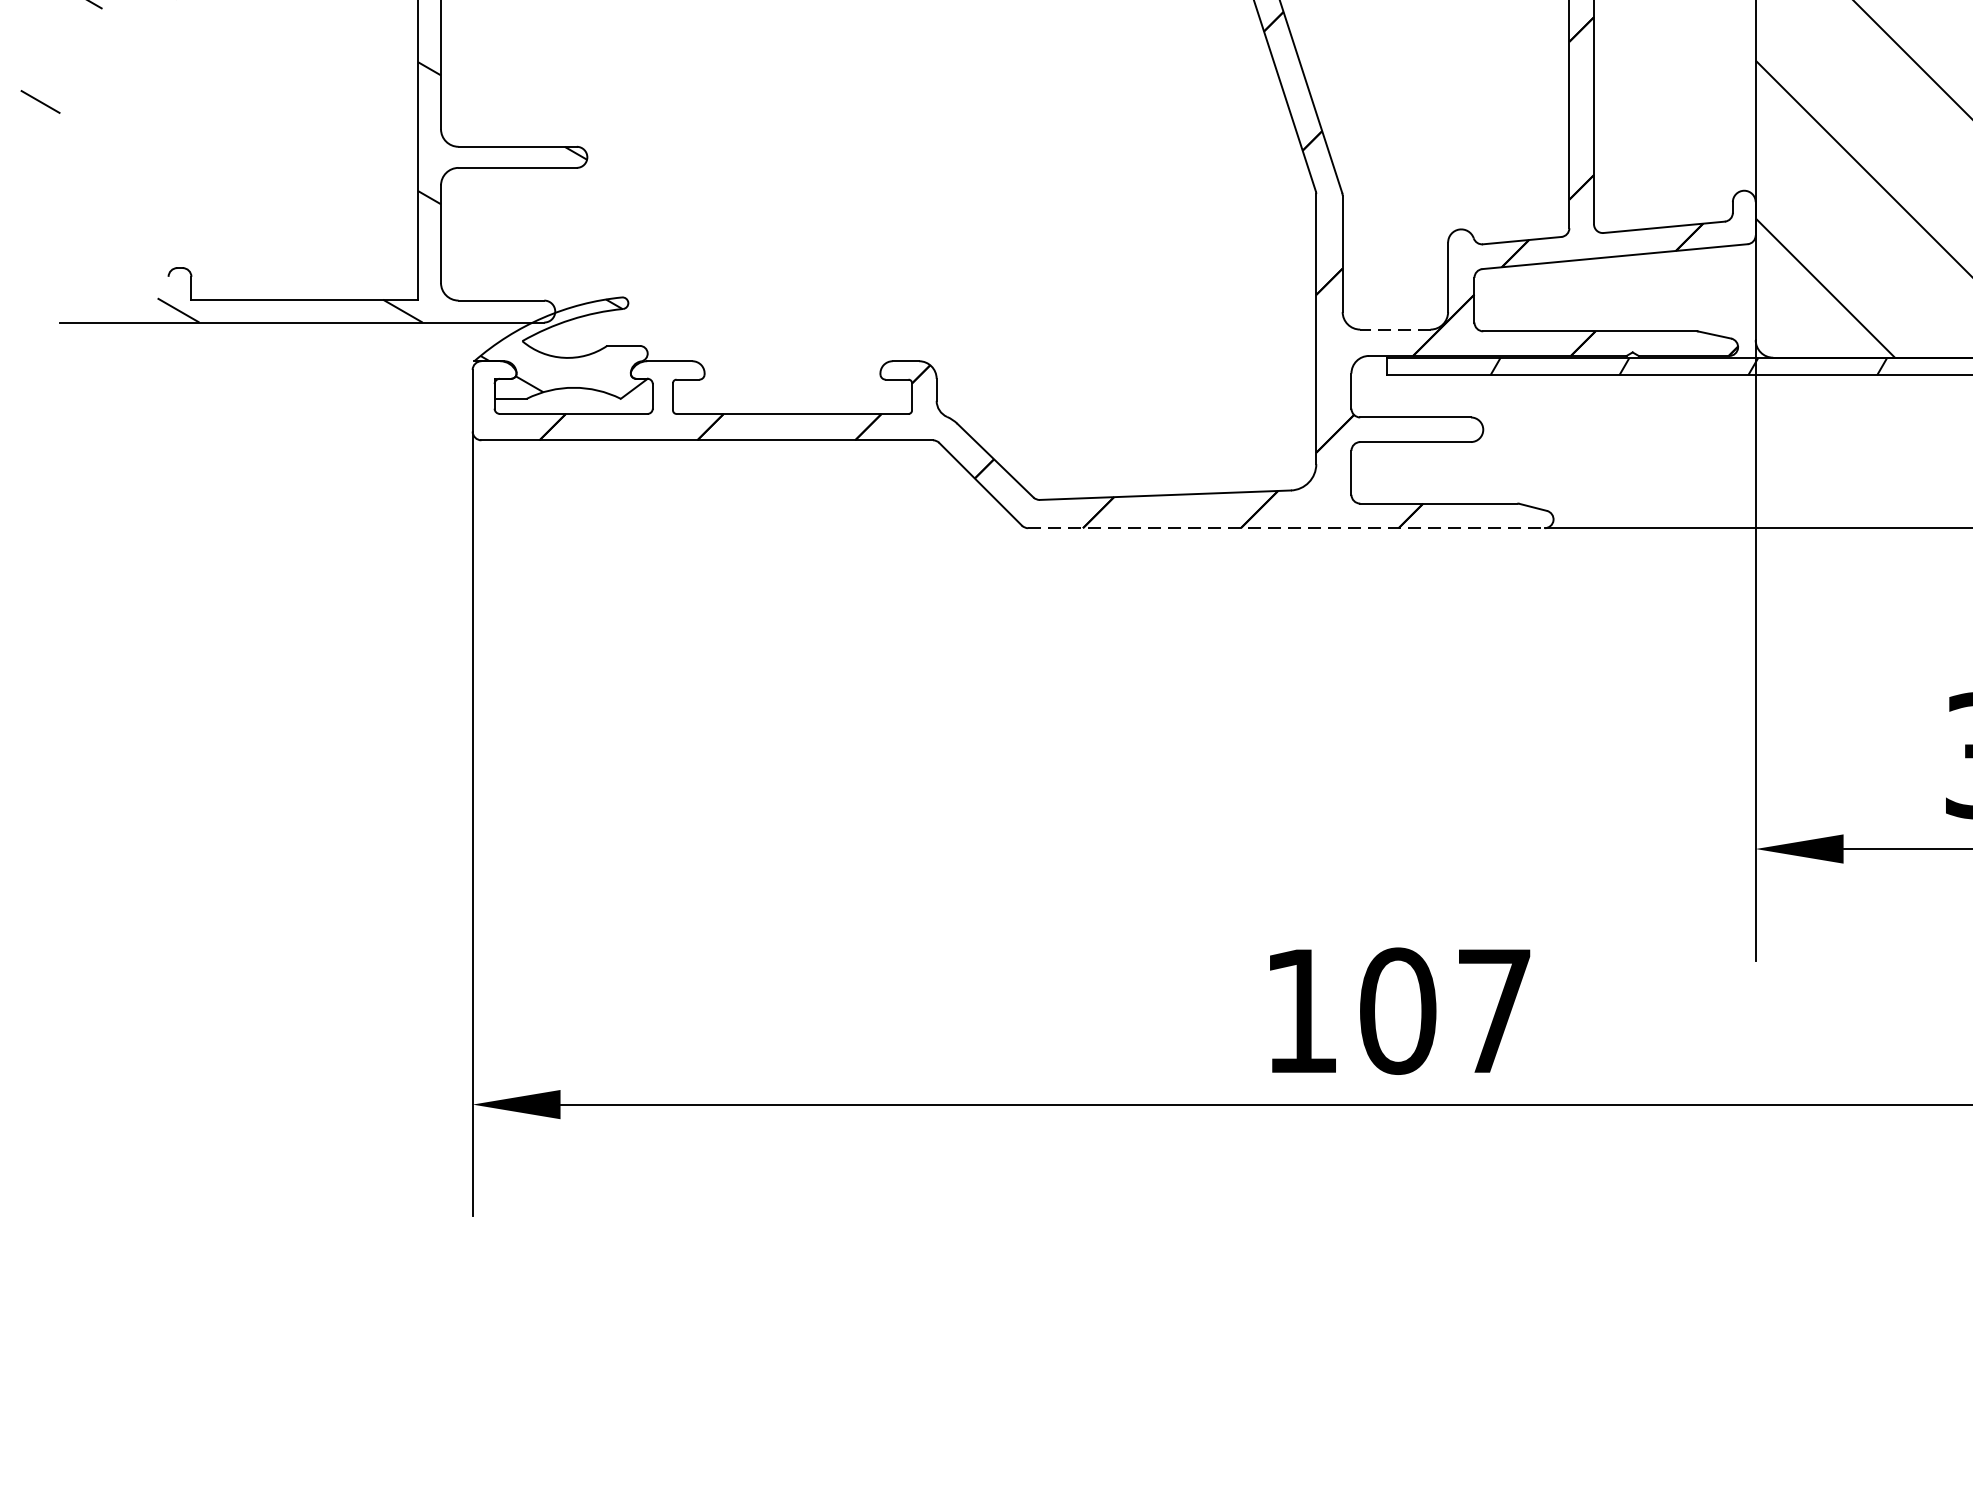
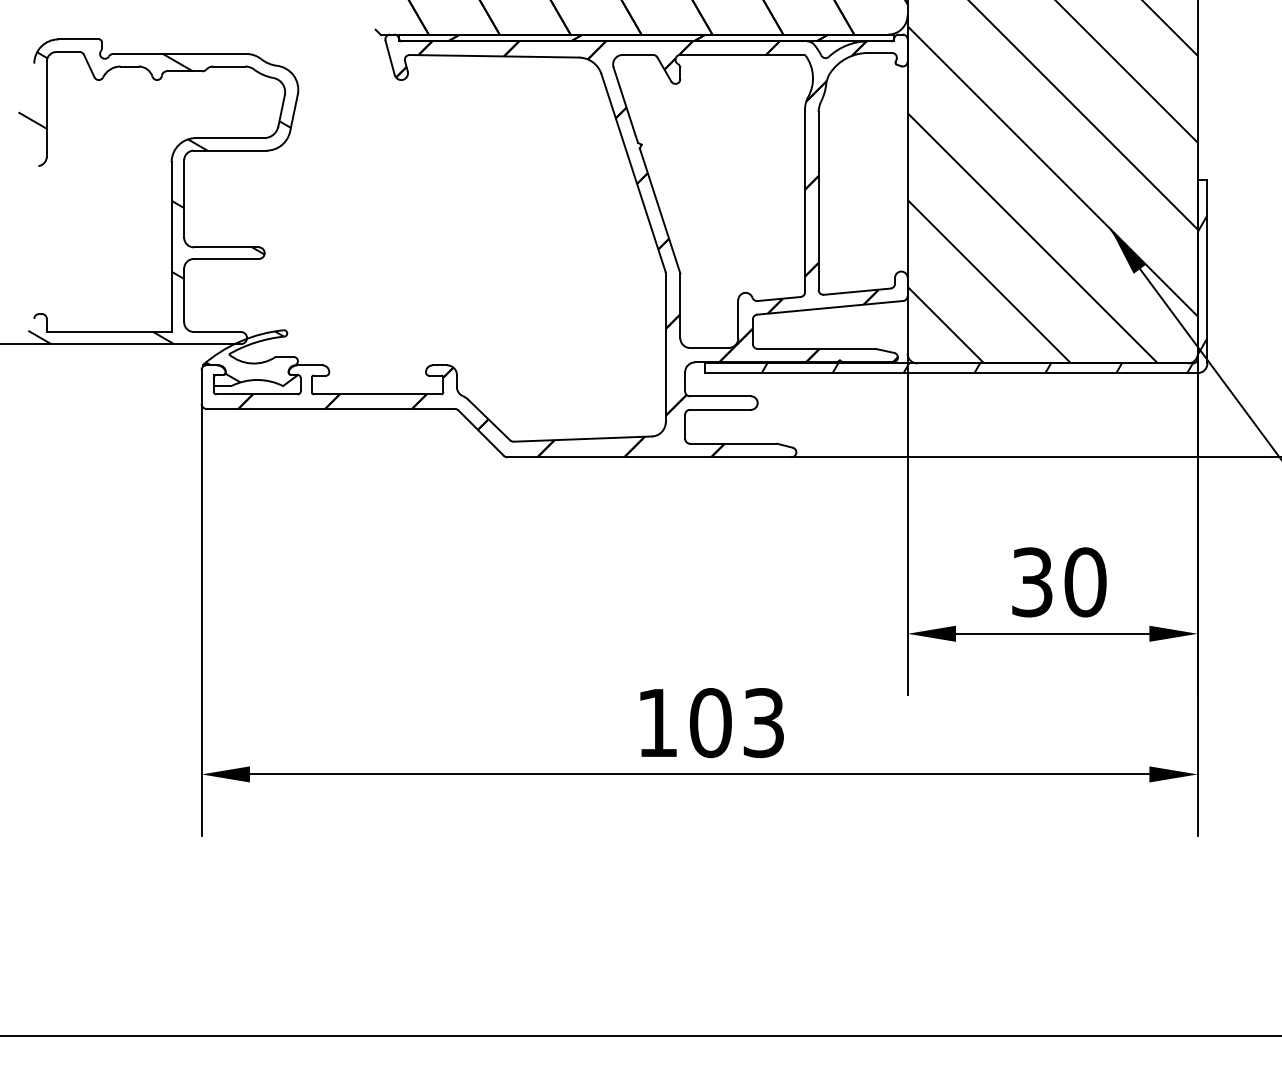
line: (1393, 328) -> (708, 347), dashed -> solid
line: (1286, 528) -> (649, 457), dashed -> solid
text: (1493, 1012) -> (763, 723), 107 -> 103

